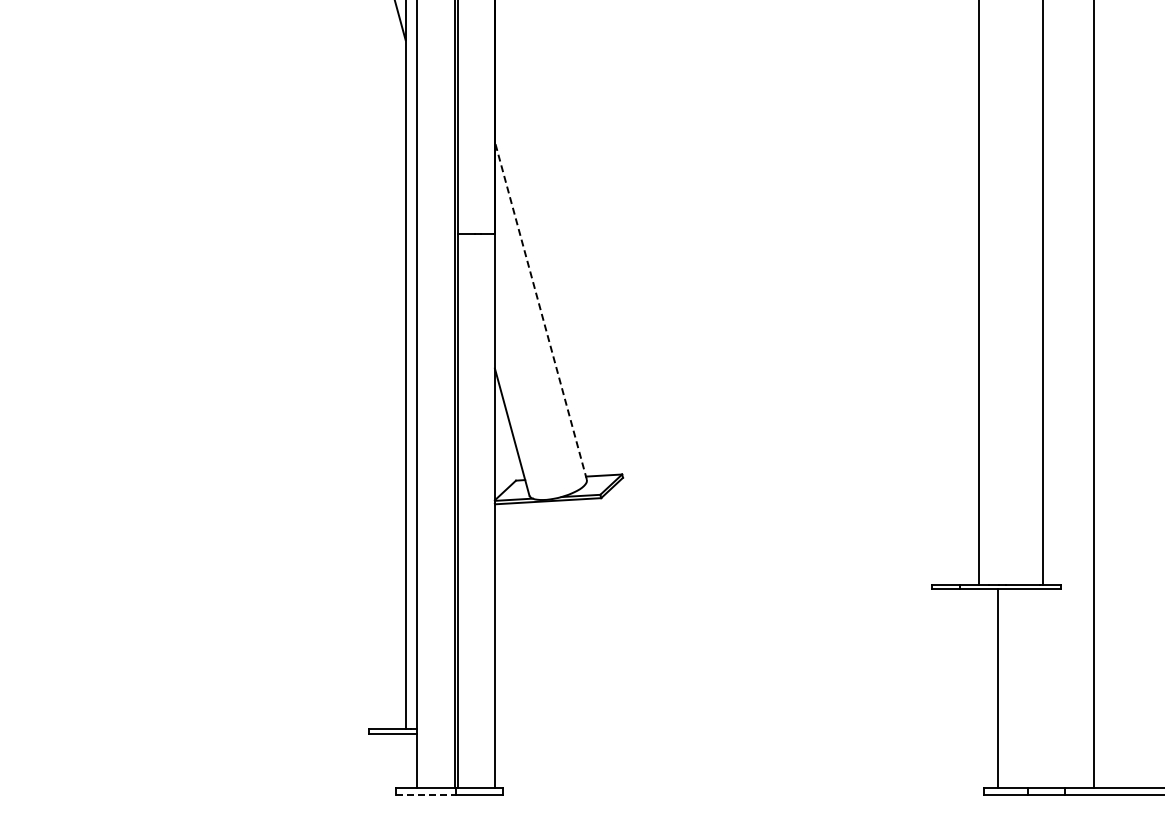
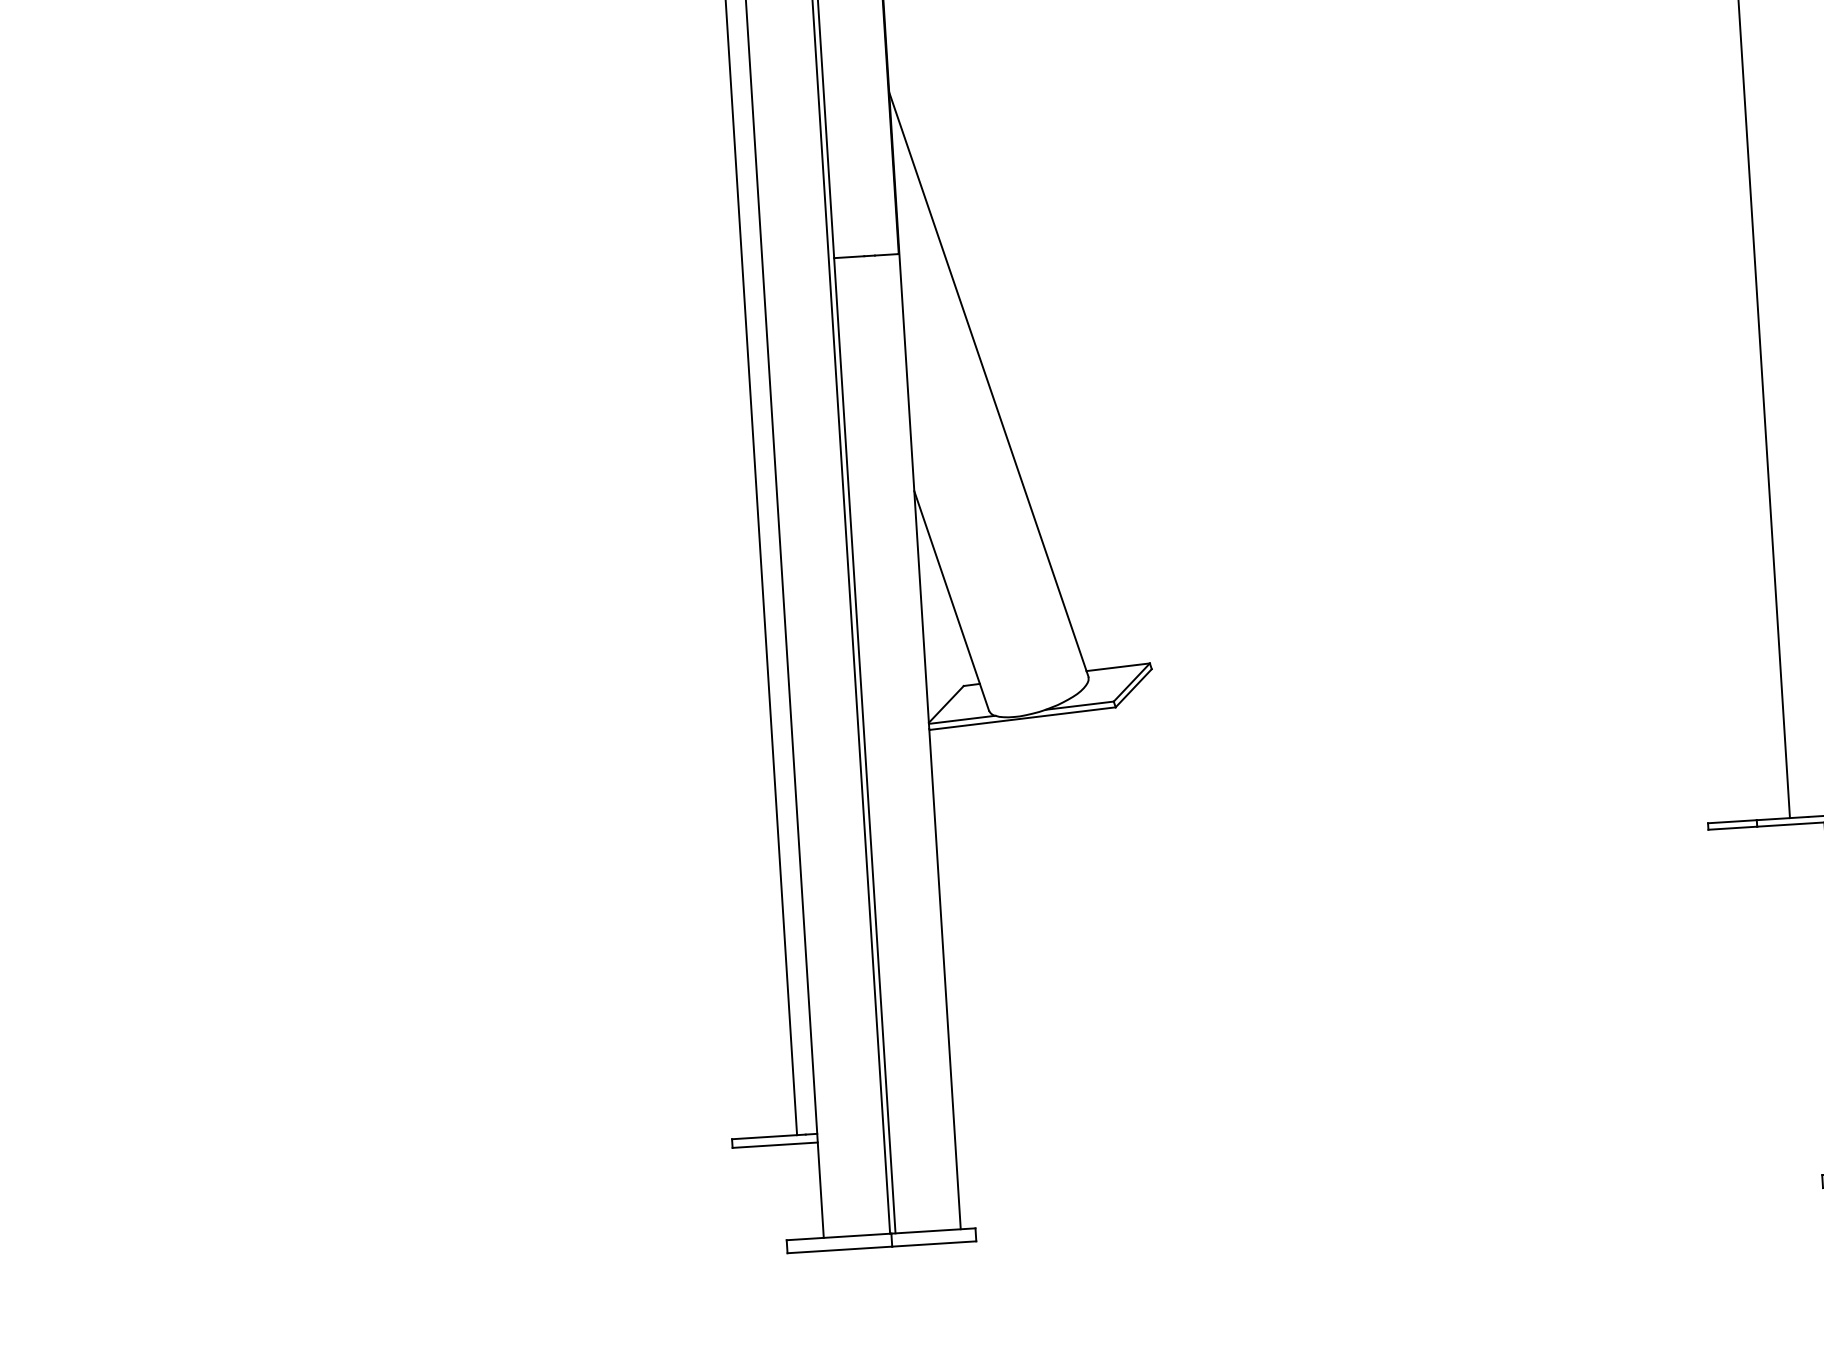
line: (540, 310) -> (988, 383), dashed -> solid
line: (425, 795) -> (839, 1250), dashed -> solid

